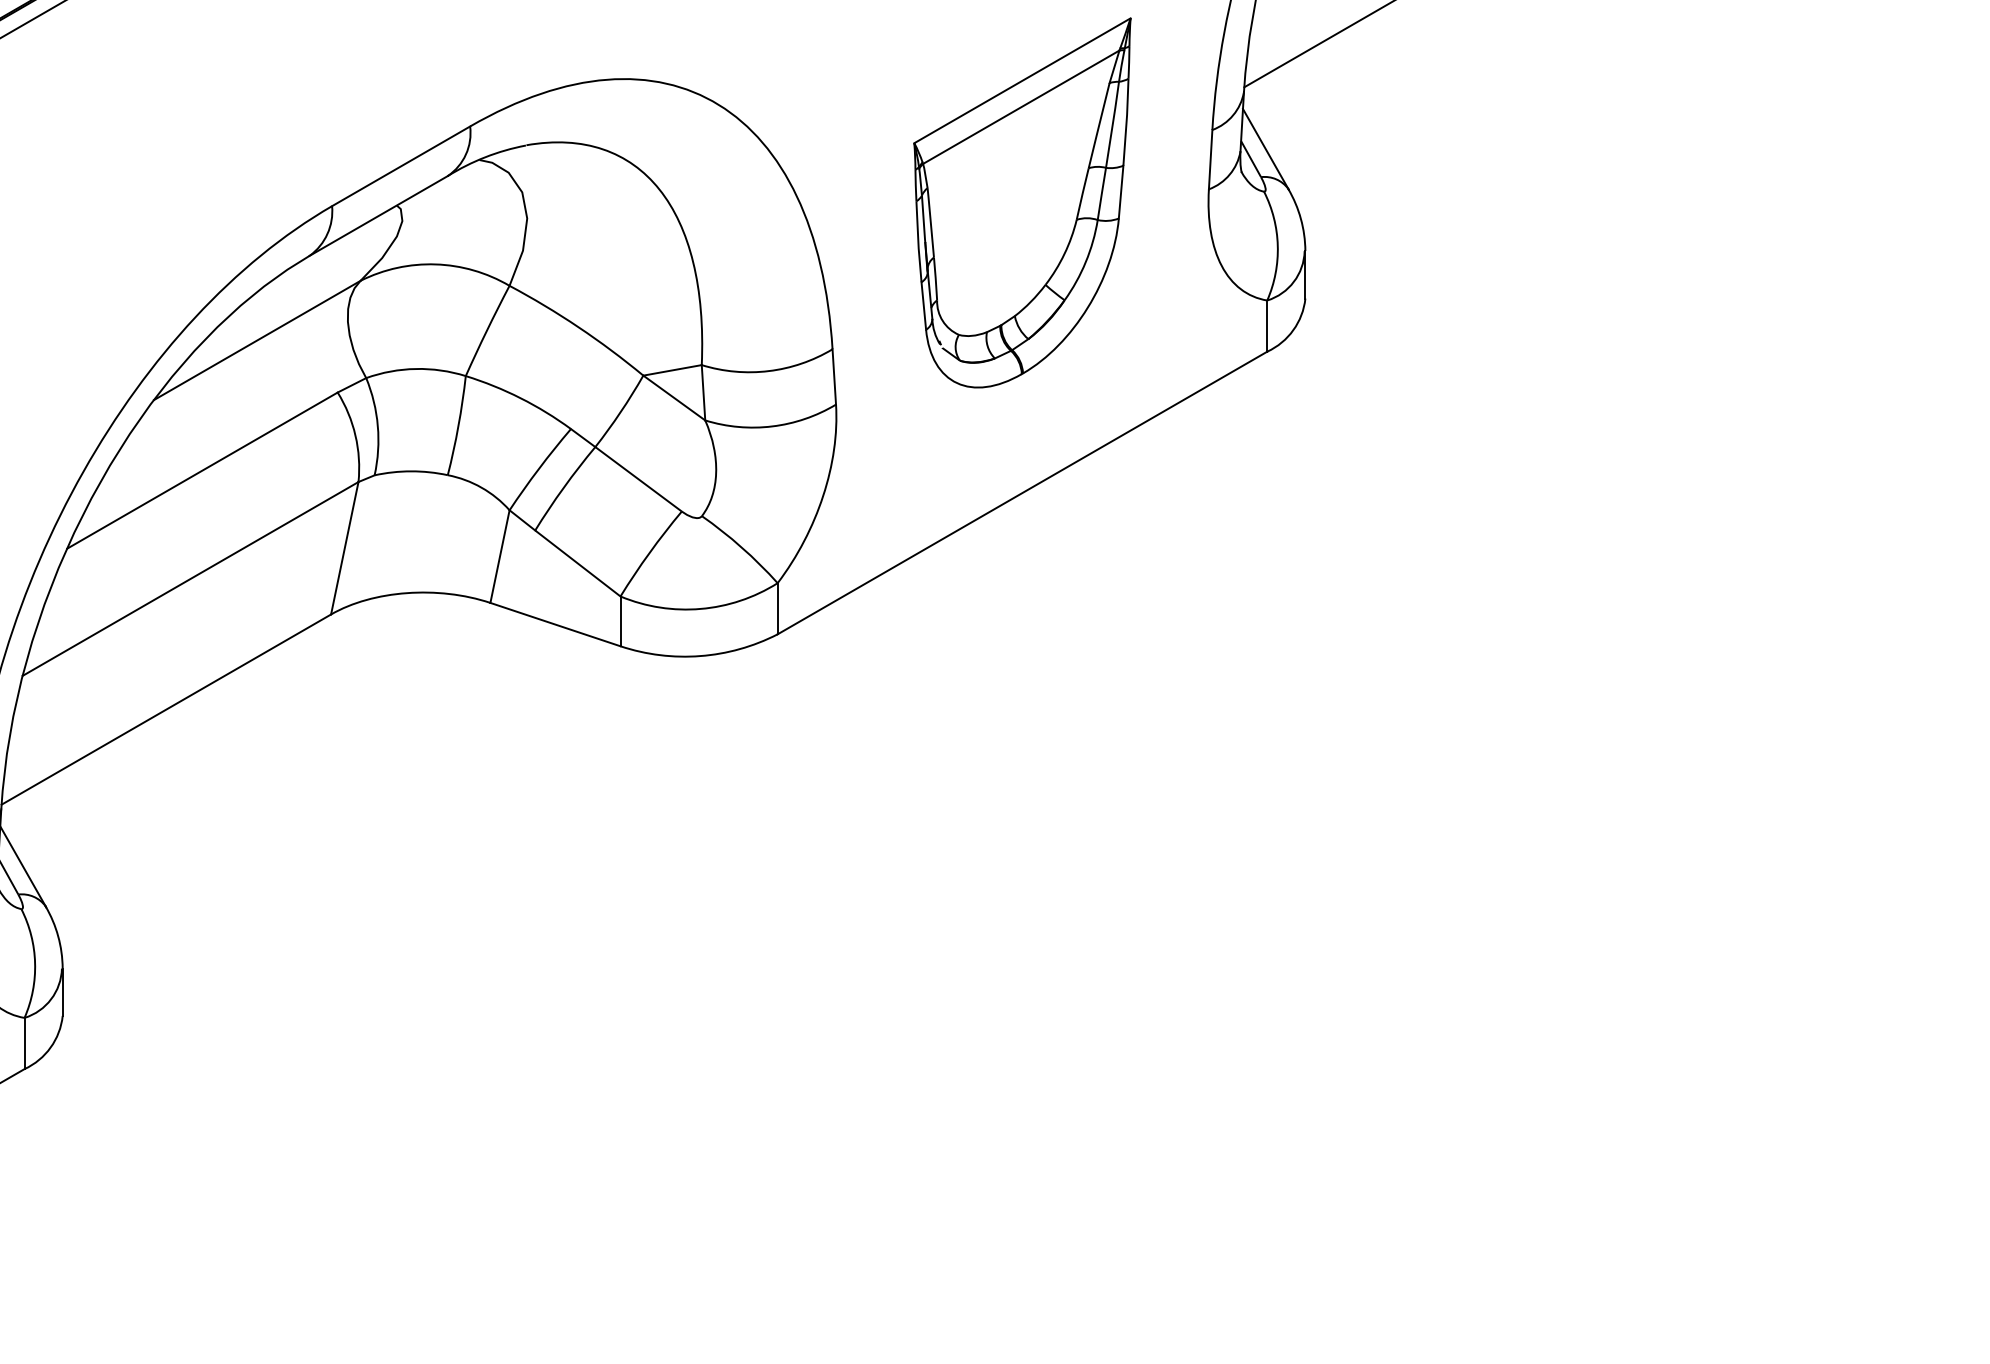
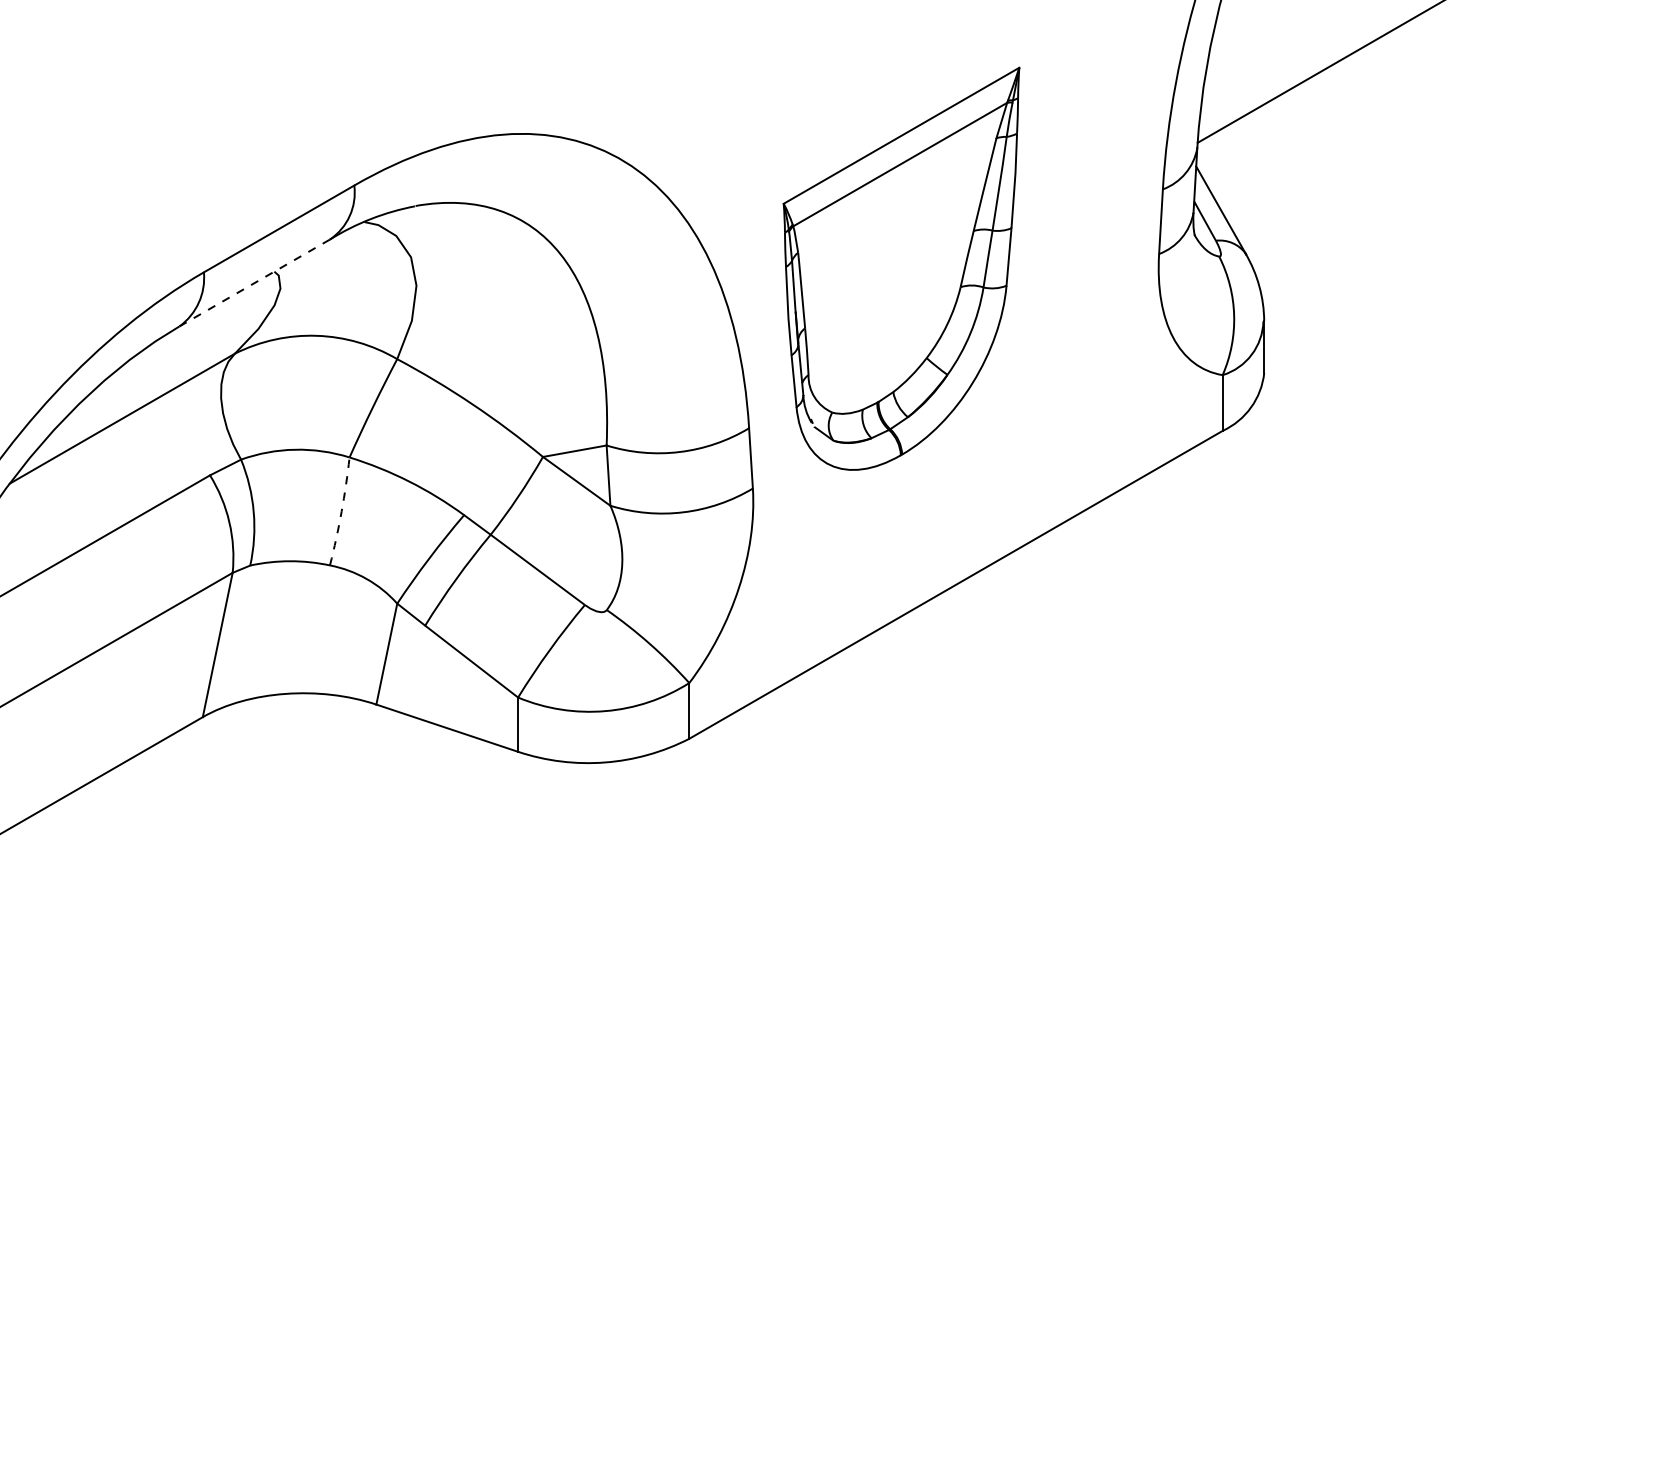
part: (1022, 202) -> (901, 268), moved
line: (378, 216) -> (254, 283), solid -> dashed
arc: (458, 425) -> (341, 511), solid -> dashed

